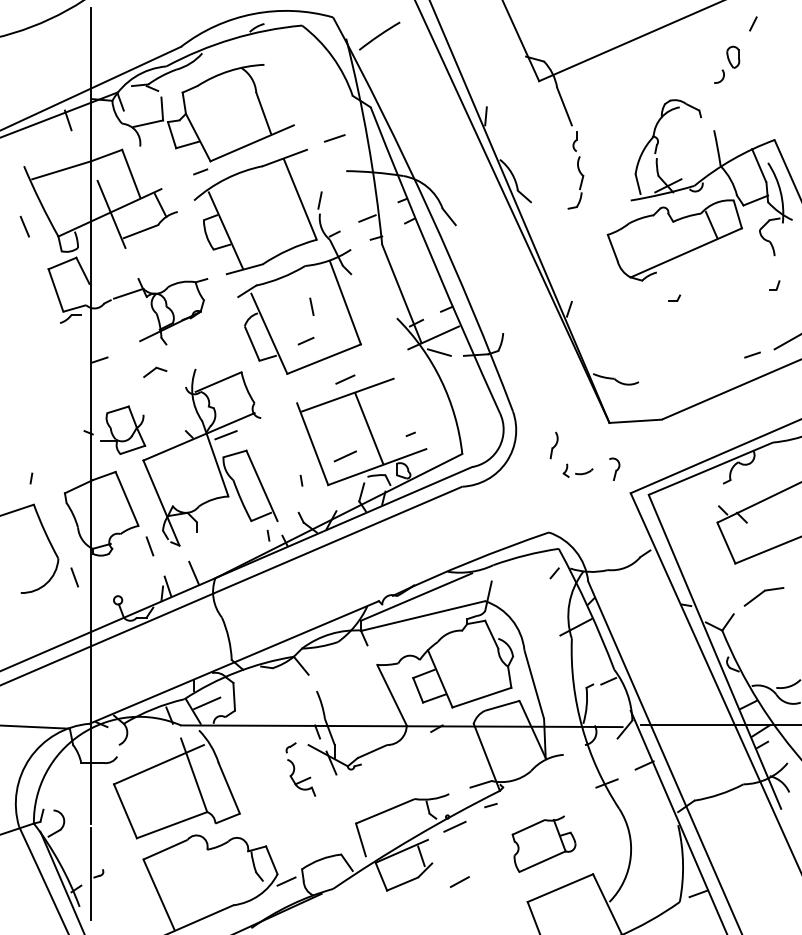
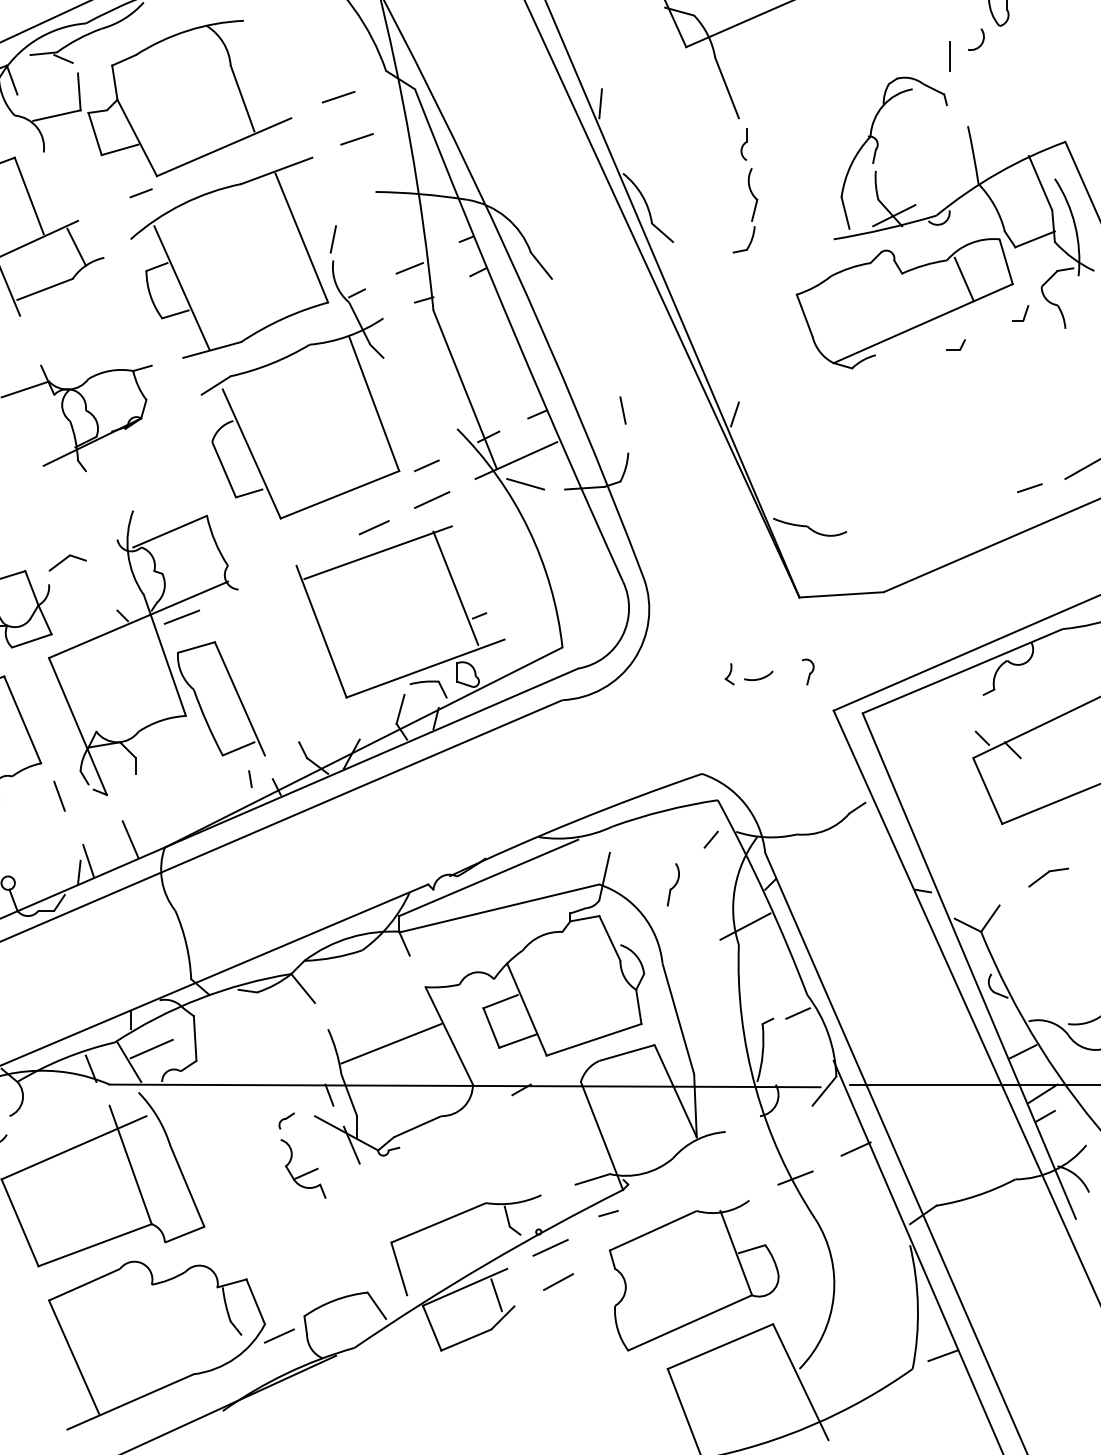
line: (702, 86) -> (949, 55), added
line: (323, 112) -> (338, 97), added
part: (774, 285) -> (1020, 313), moved
part: (674, 297) -> (955, 343), moved
line: (311, 306) -> (622, 409), moved
line: (305, 340) -> (425, 464), moved
part: (155, 371) -> (68, 561), moved
line: (368, 428) -> (454, 588), moved
part: (553, 445) -> (672, 885), moved
line: (344, 456) -> (430, 500), moved
part: (615, 468) -> (809, 670), size x0.71
line: (301, 480) -> (303, 690), removed
part: (764, 596) -> (1049, 876), size x0.62
line: (355, 699) -> (390, 1042), added
part: (543, 843) -> (693, 1274), size x1.67
line: (459, 881) -> (557, 1281), moved

